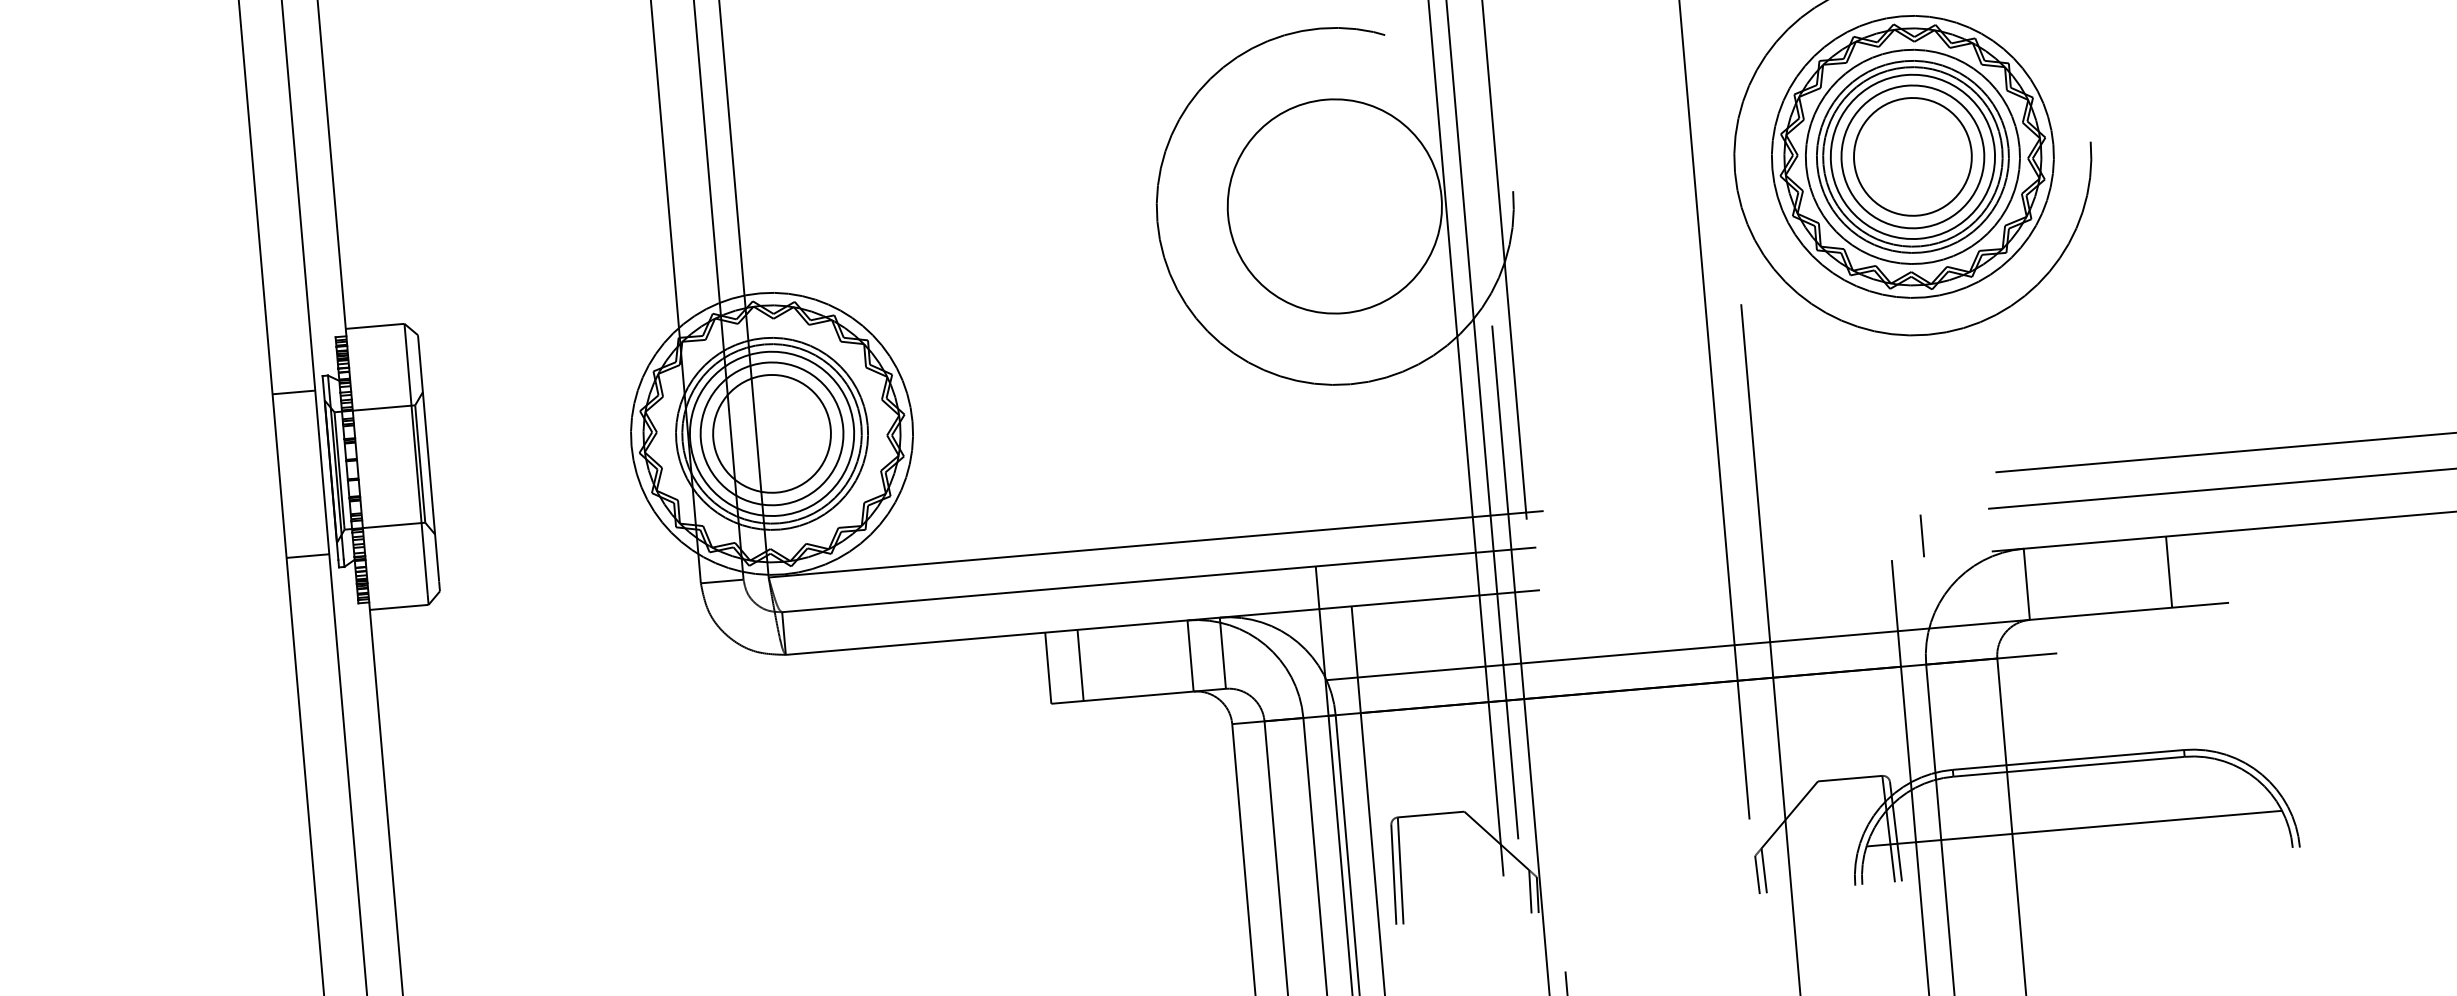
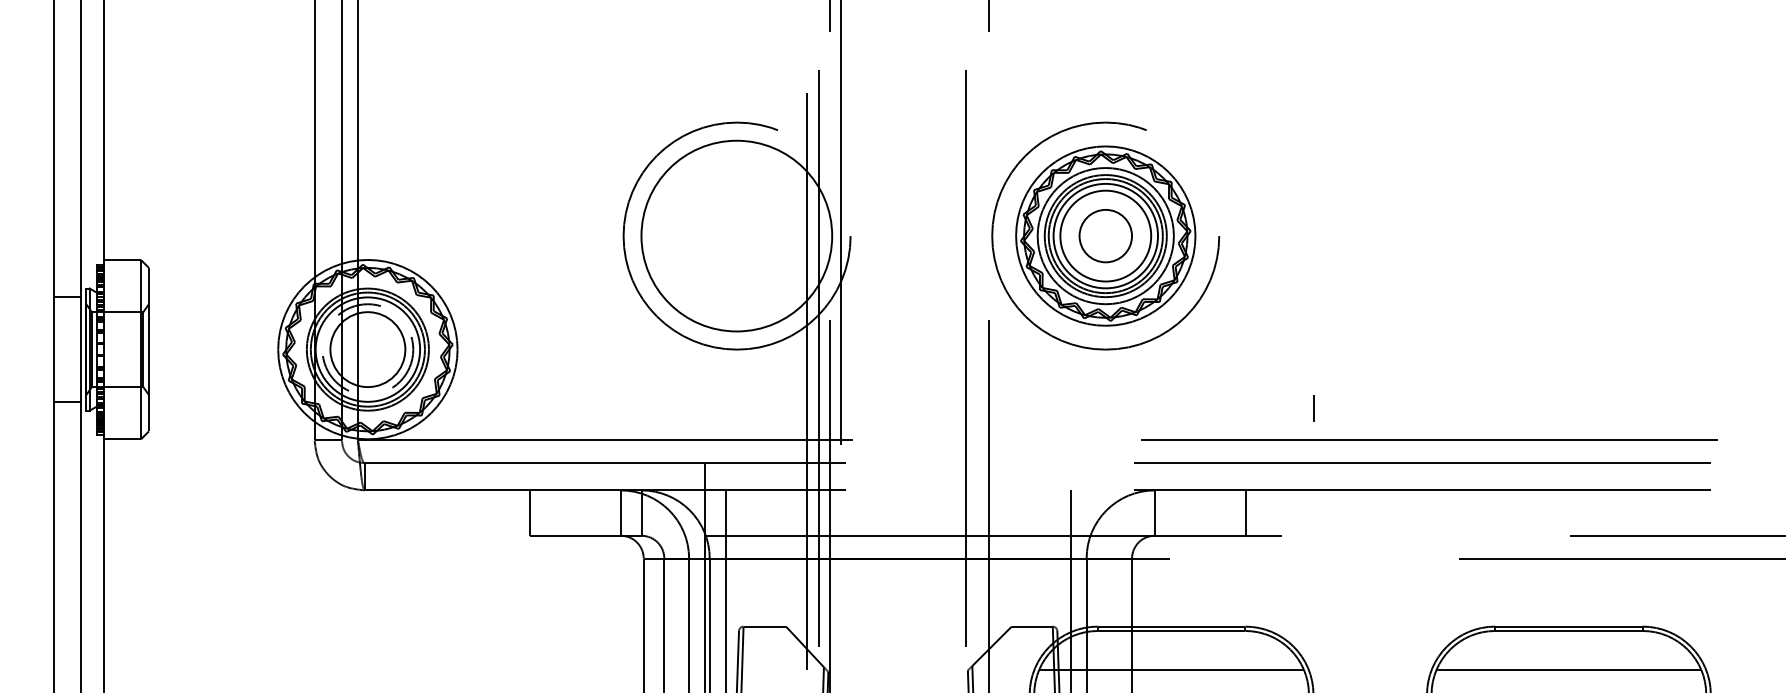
circle: (1912, 155) -> (1105, 235), size x0.7
circle: (1334, 207) -> (736, 236), size x1.4
circle: (771, 433) -> (367, 349), solid -> dashed
line: (1921, 535) -> (1313, 408), moved
line: (1080, 664) -> (550, 512), removed

